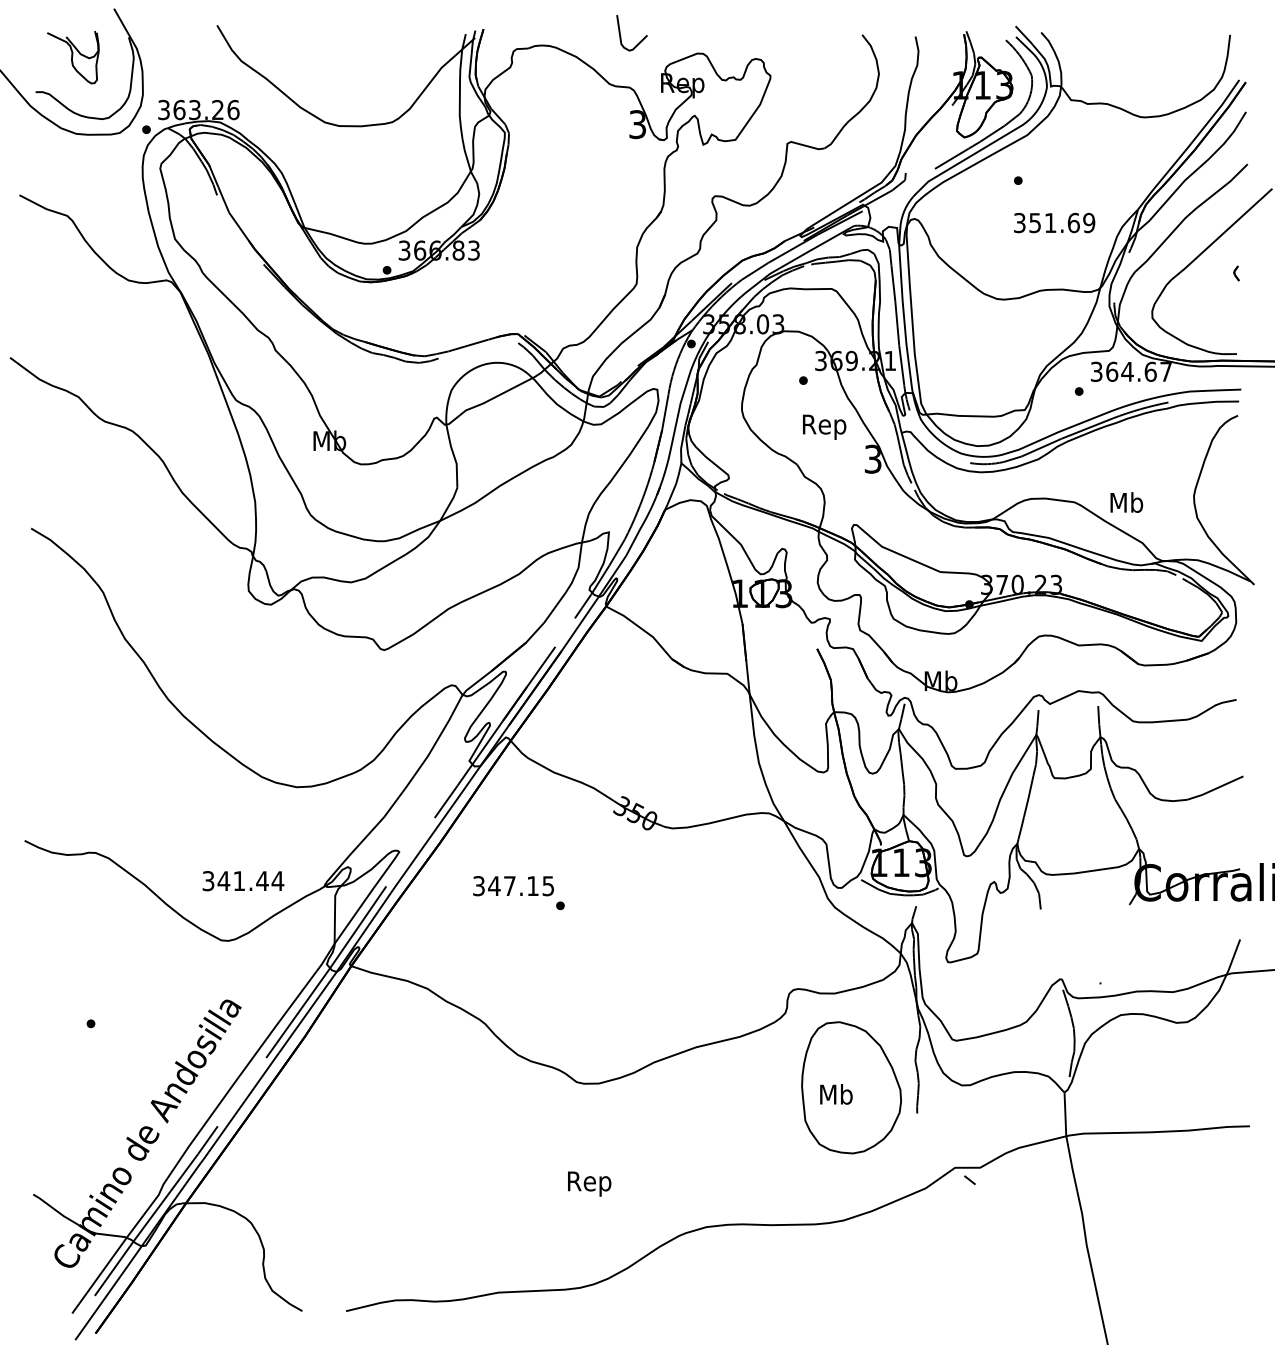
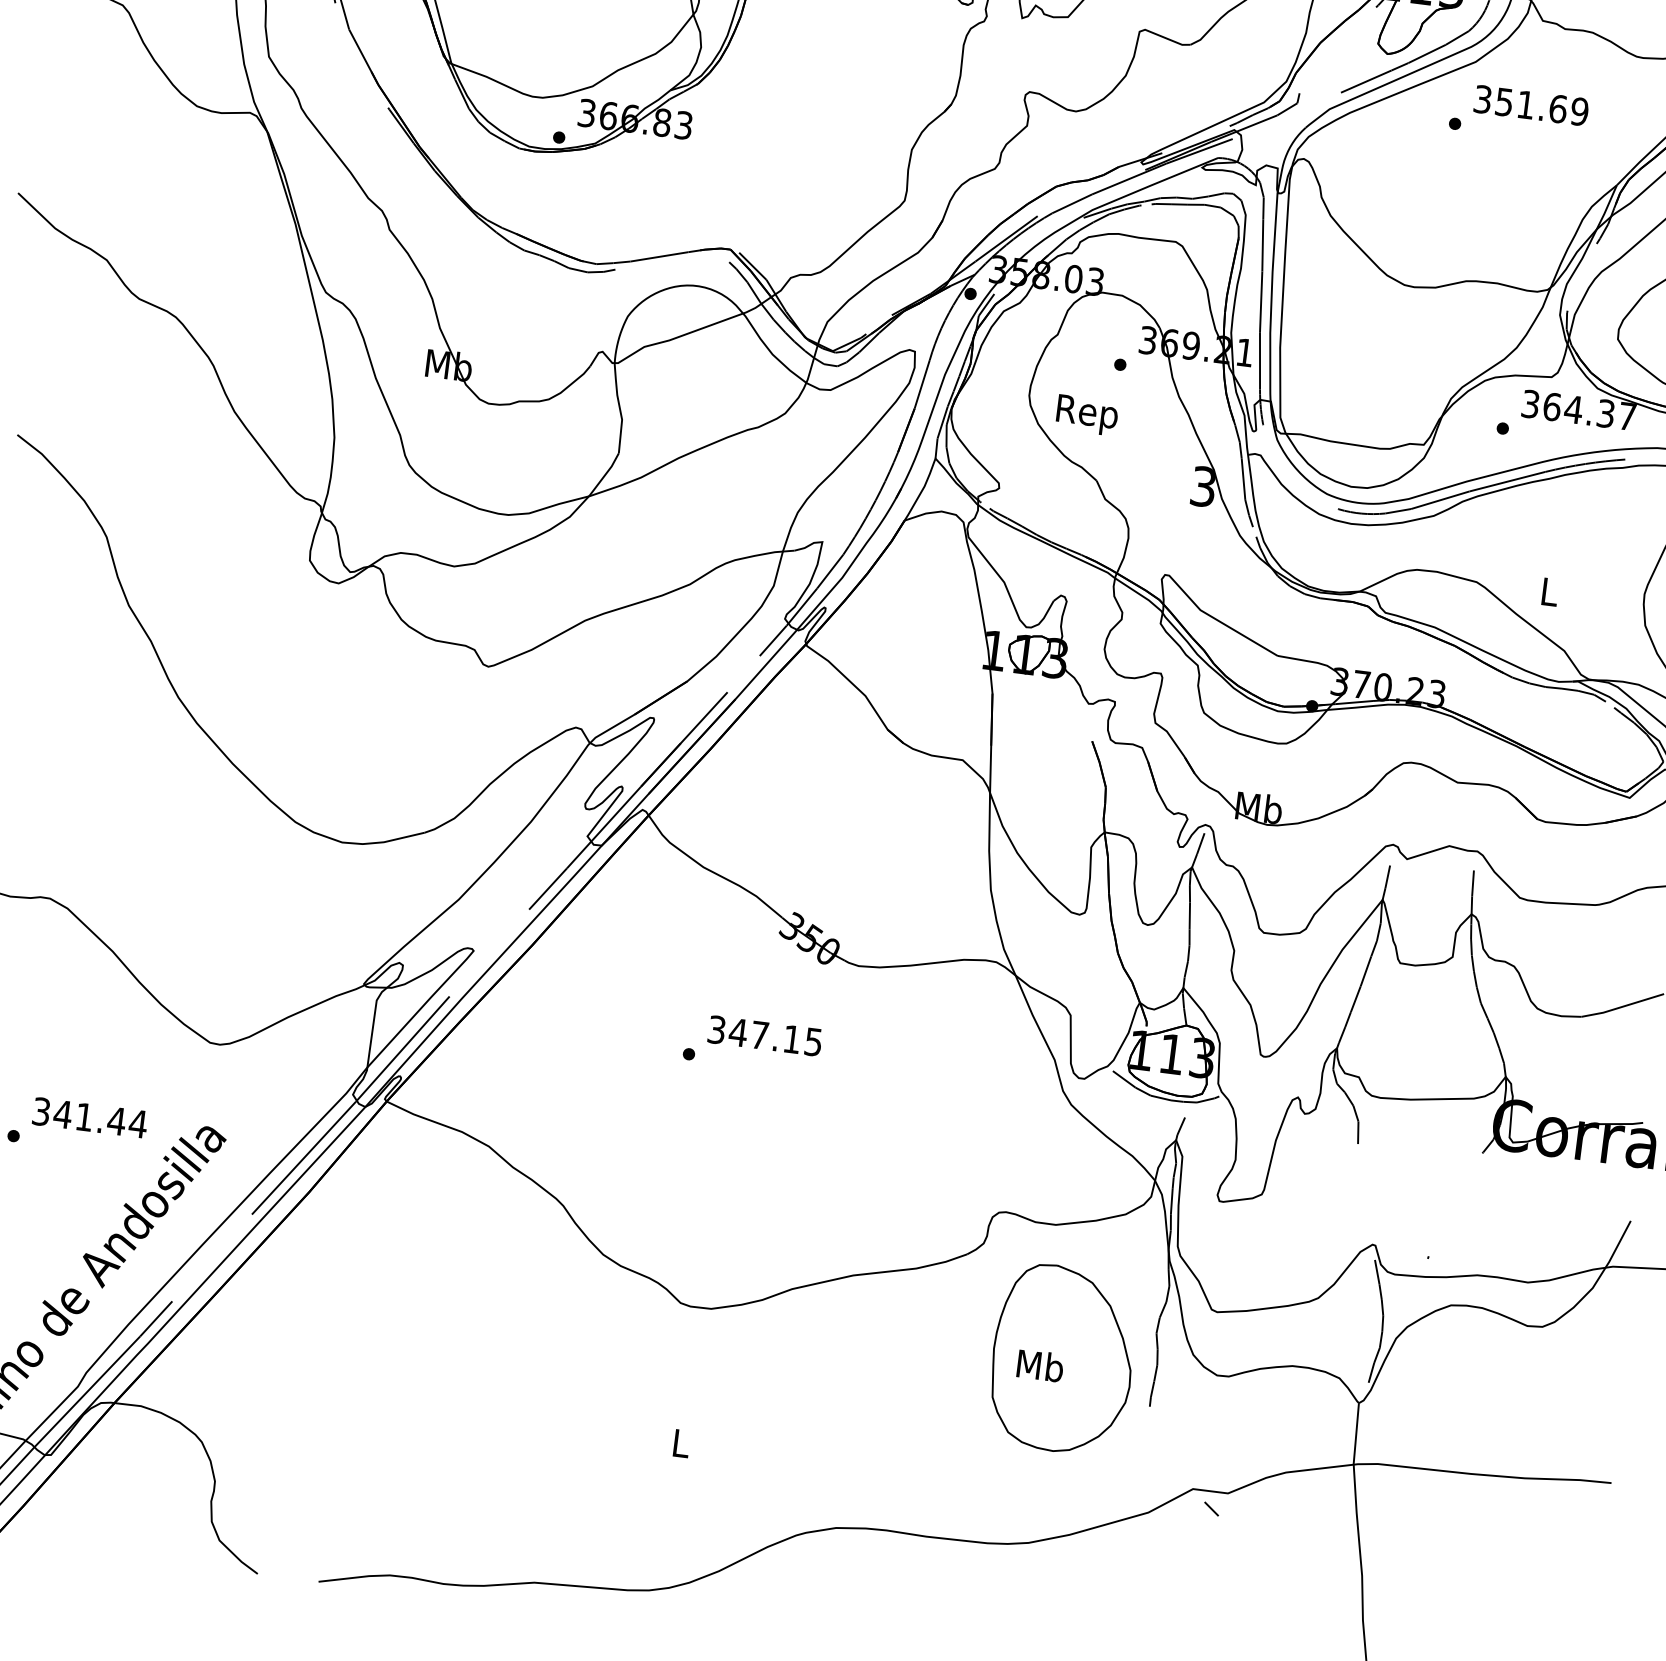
text: (1054, 223) -> (1531, 106), moved
text: (1150, 371) -> (1605, 413), 364.67 -> 364.37
text: (824, 426) -> (1087, 414), moved
text: (1126, 502) -> (1549, 591), Mb -> L
text: (243, 881) -> (90, 1118), moved
text: (513, 886) -> (764, 1036), moved
text: (589, 1183) -> (680, 1446), Rep -> L

